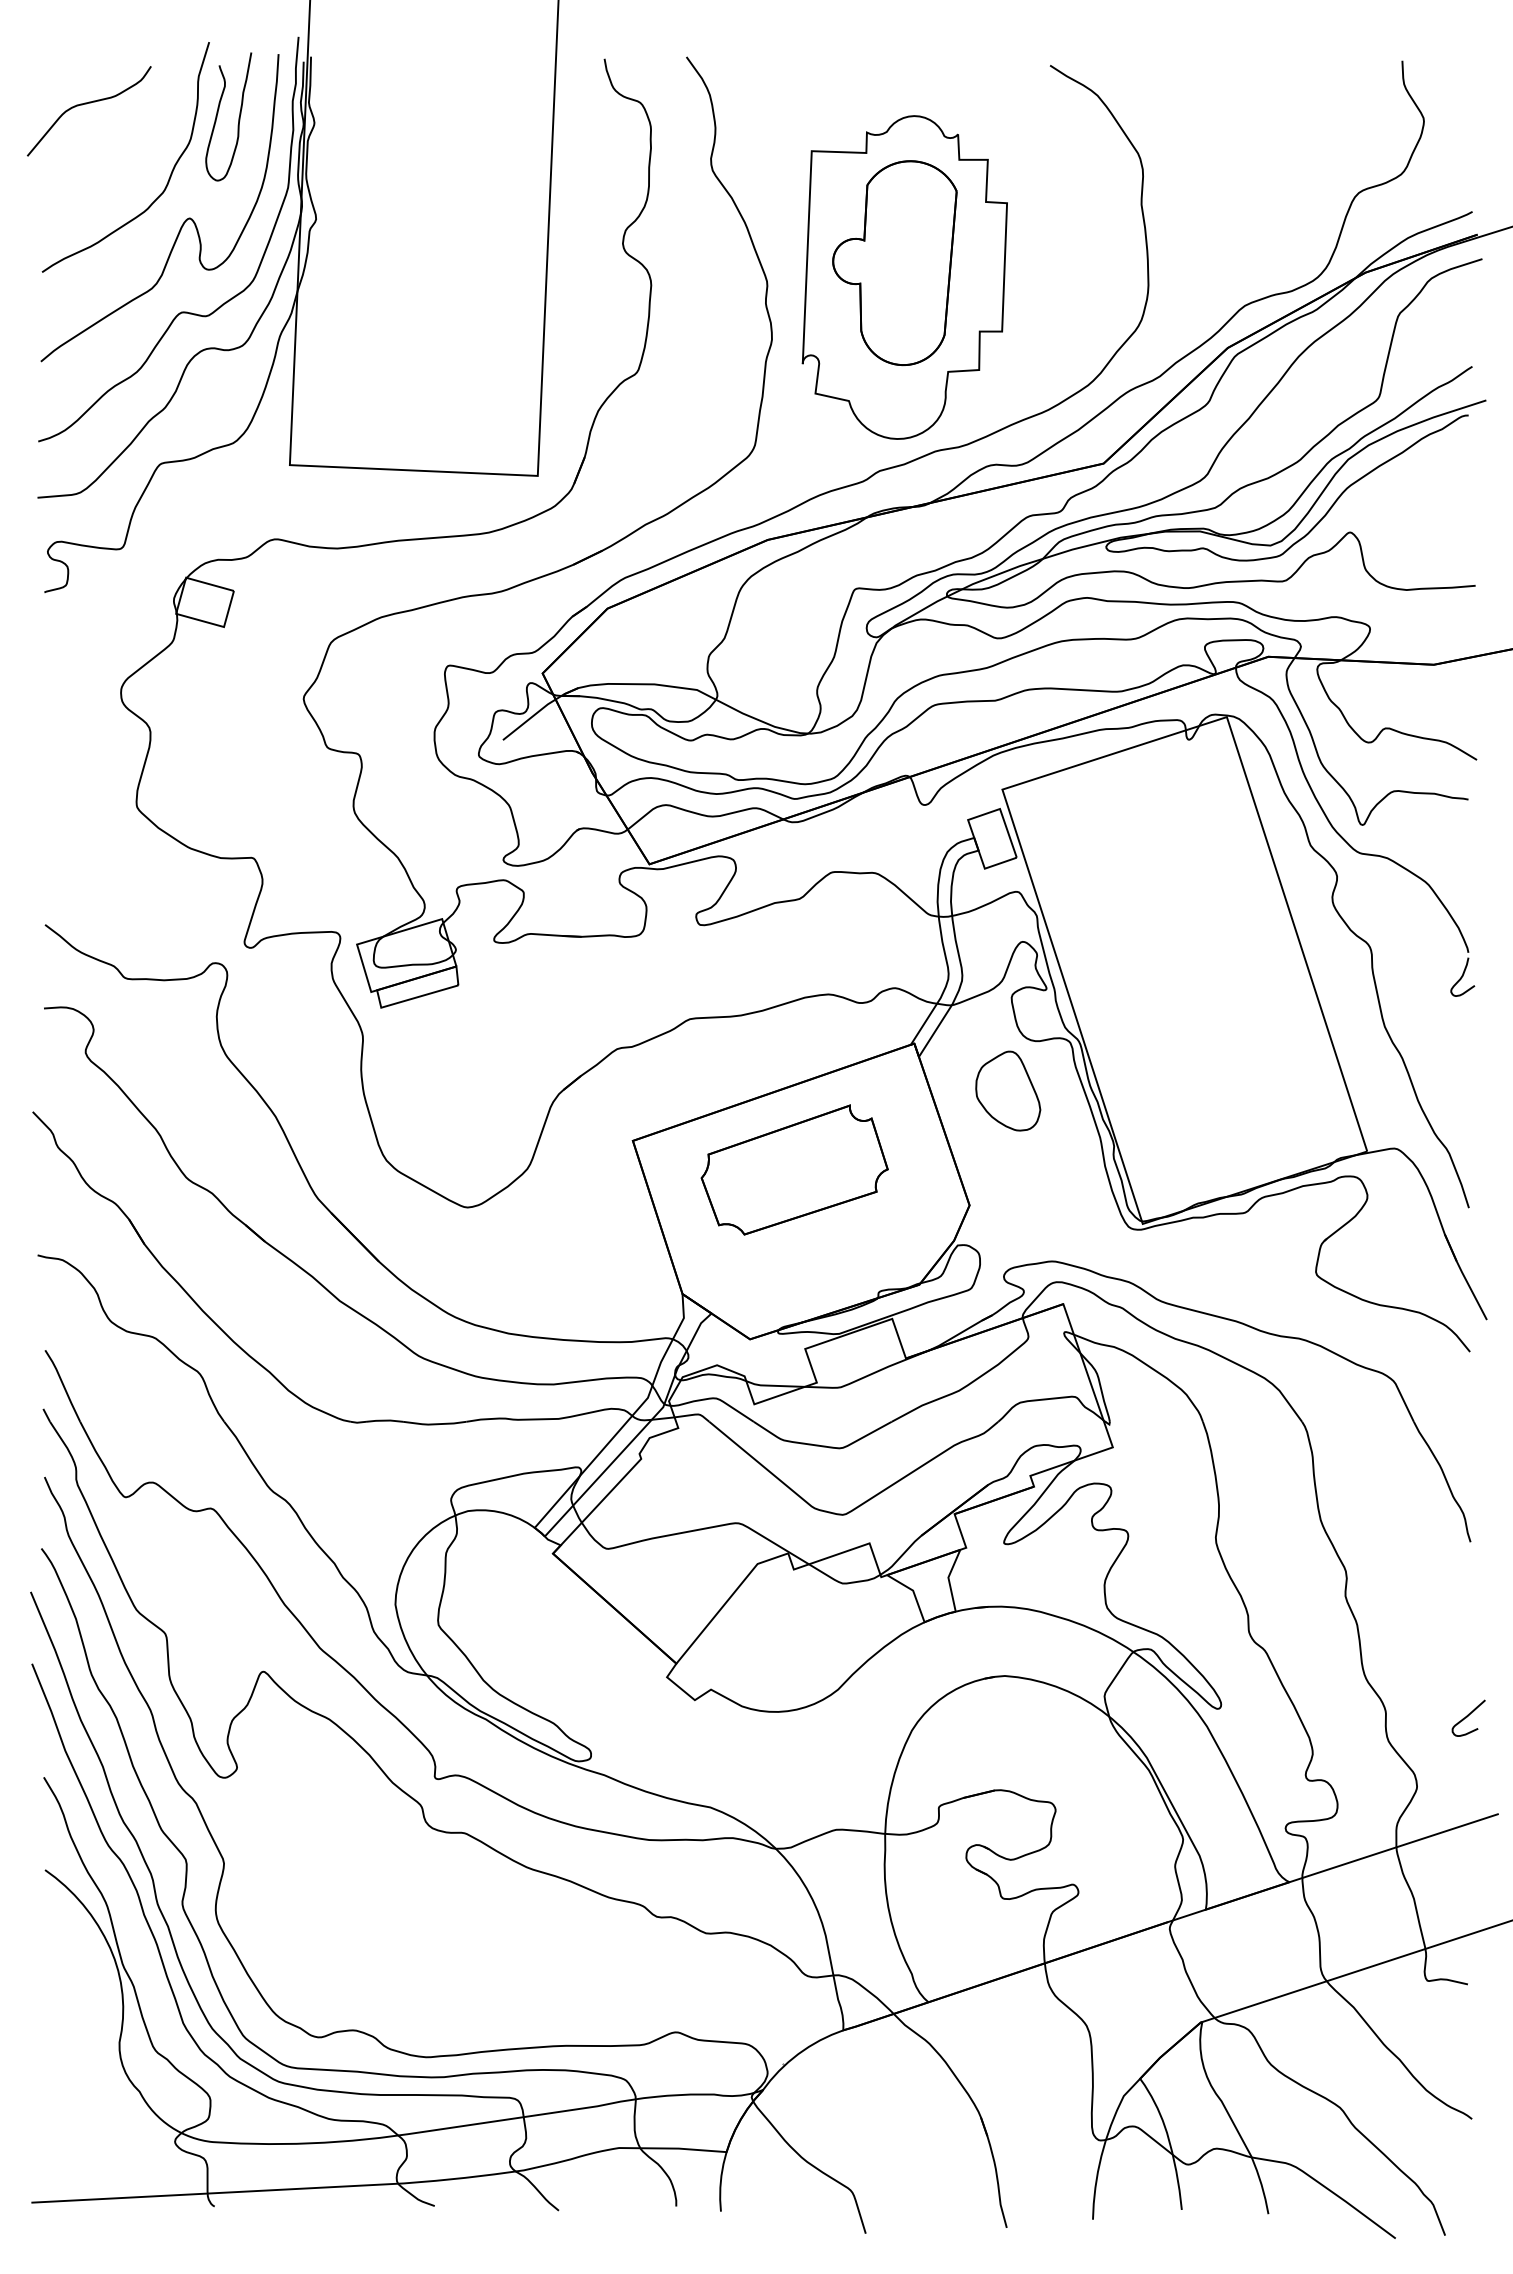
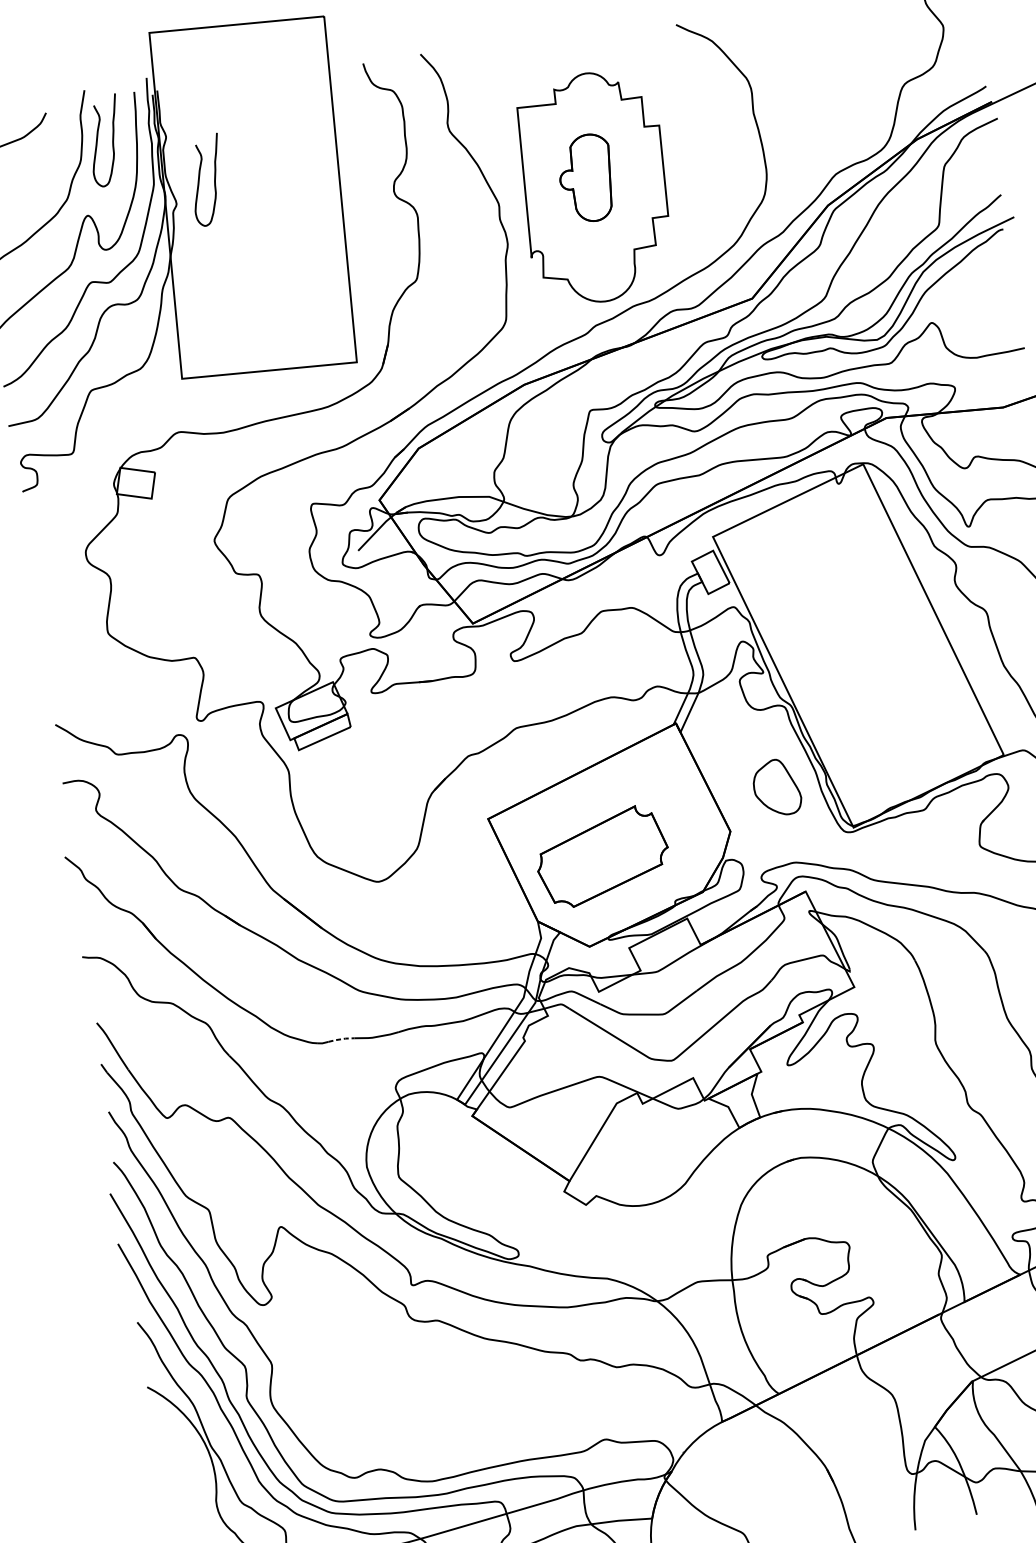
curve: (373, 192) -> (214, 179), added
part: (894, 263) -> (586, 178), size x0.6
part: (1008, 1090) -> (777, 787), moved
part: (794, 1169) -> (602, 856), moved
line: (384, 1420) -> (341, 1039), solid -> dashed

